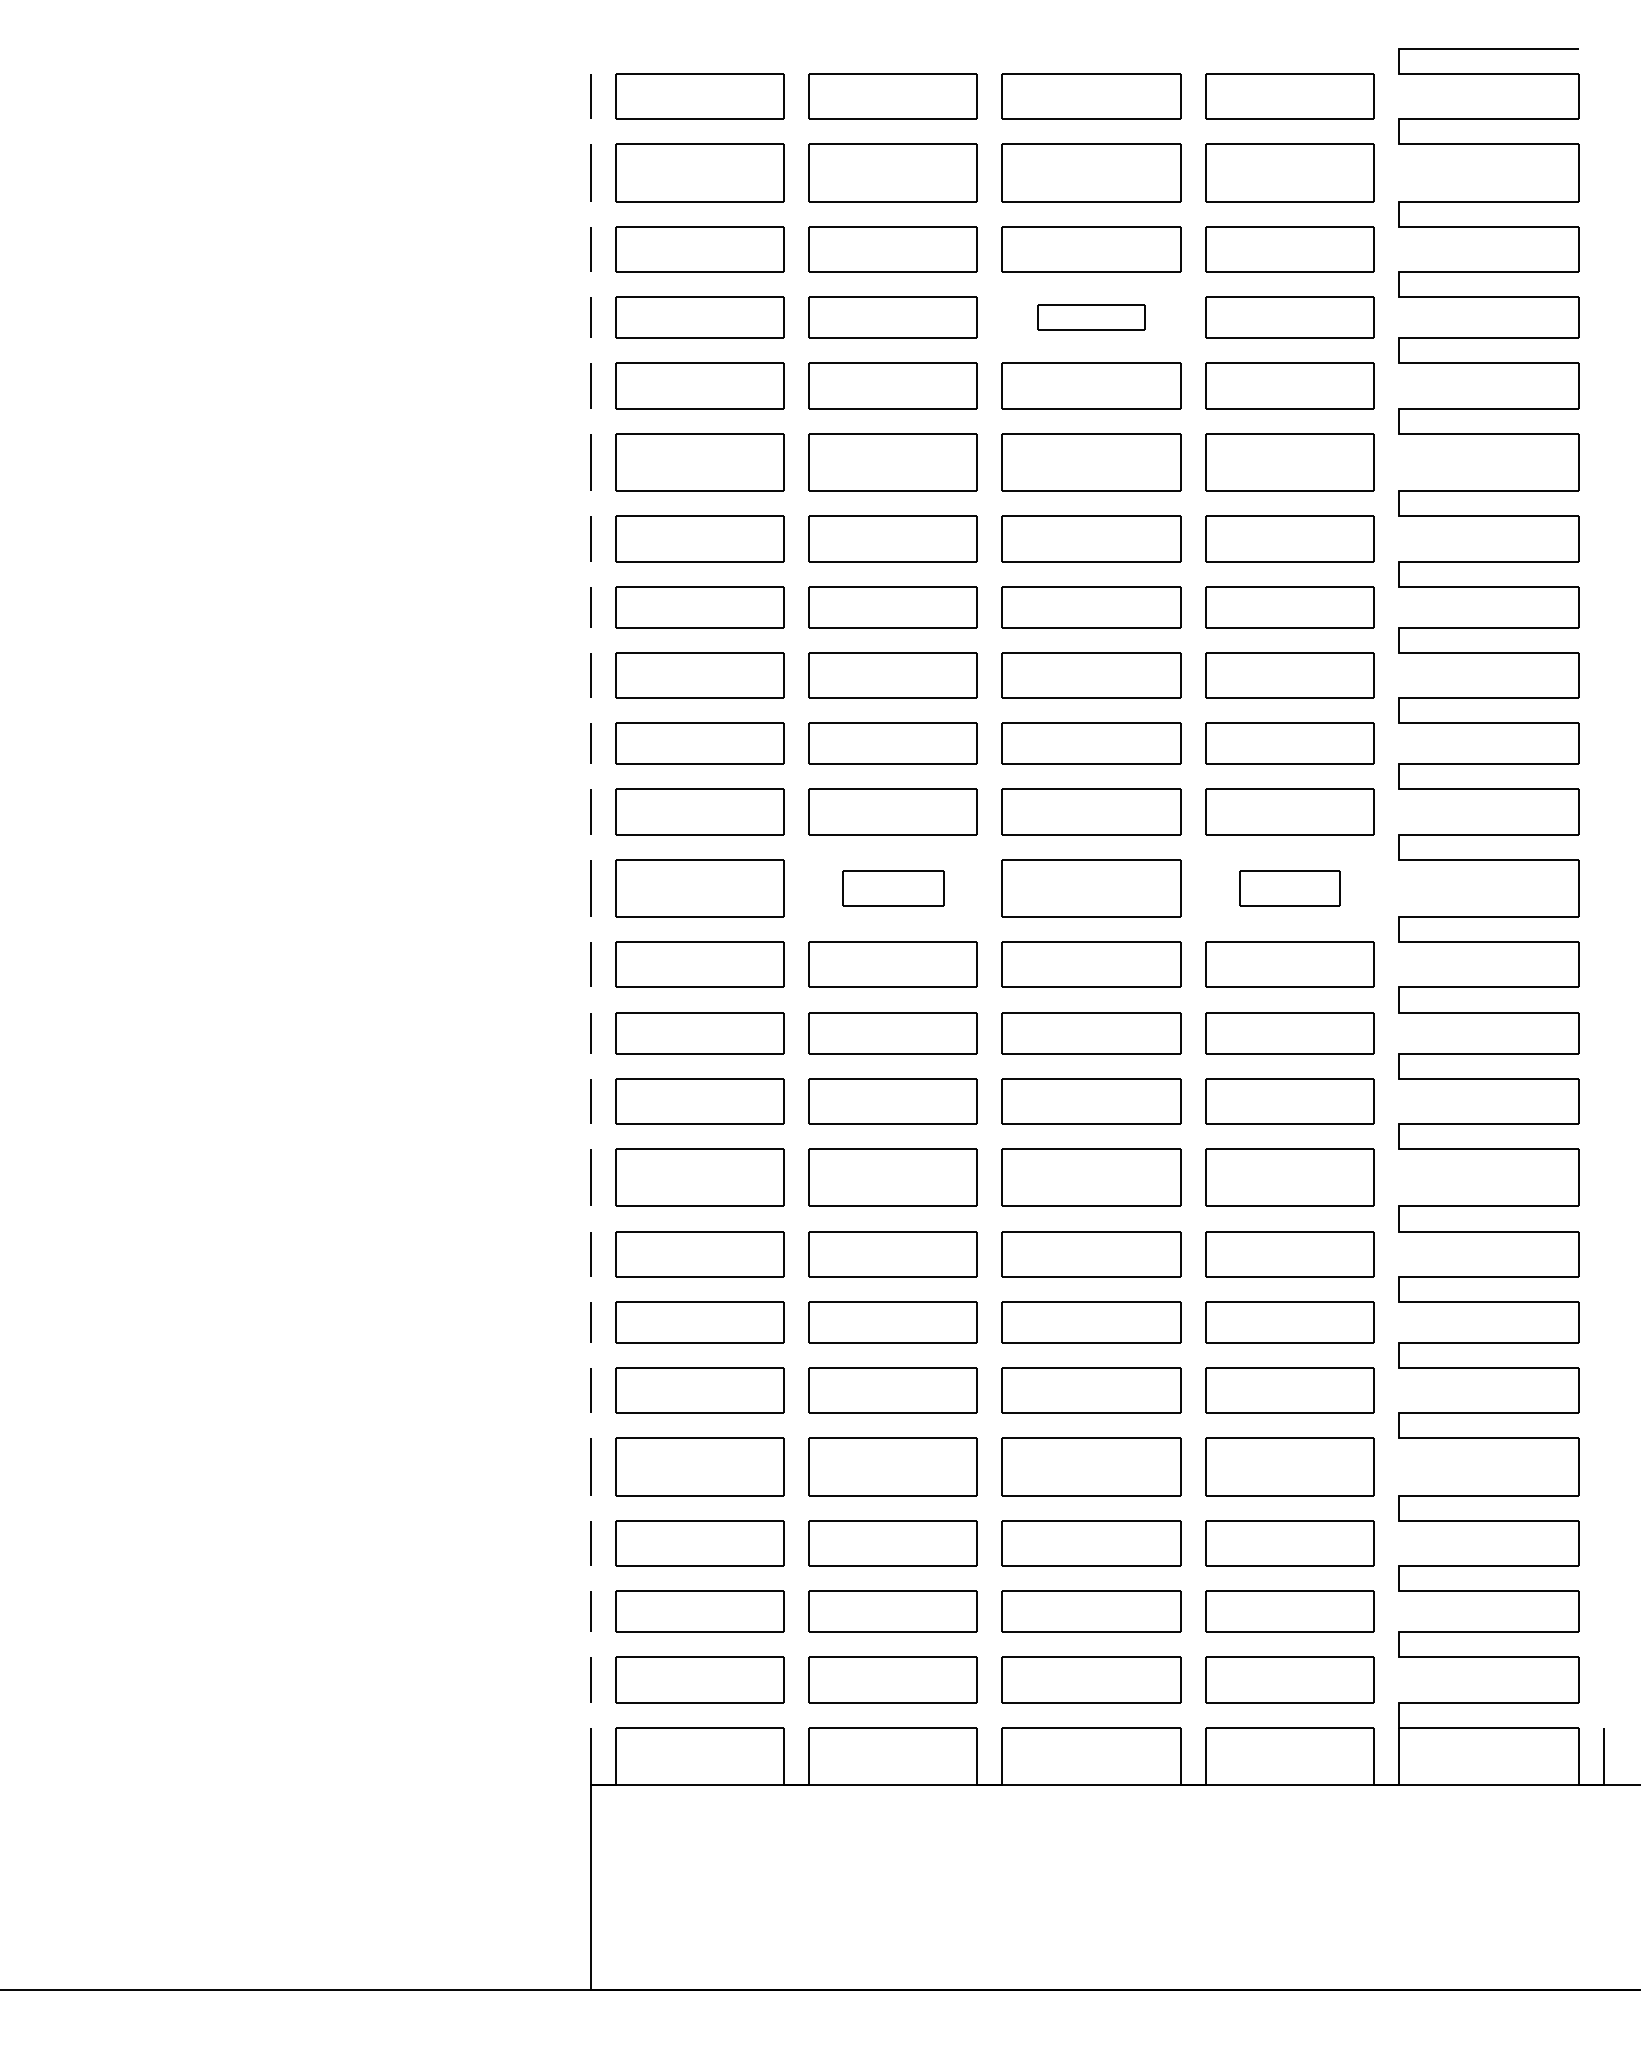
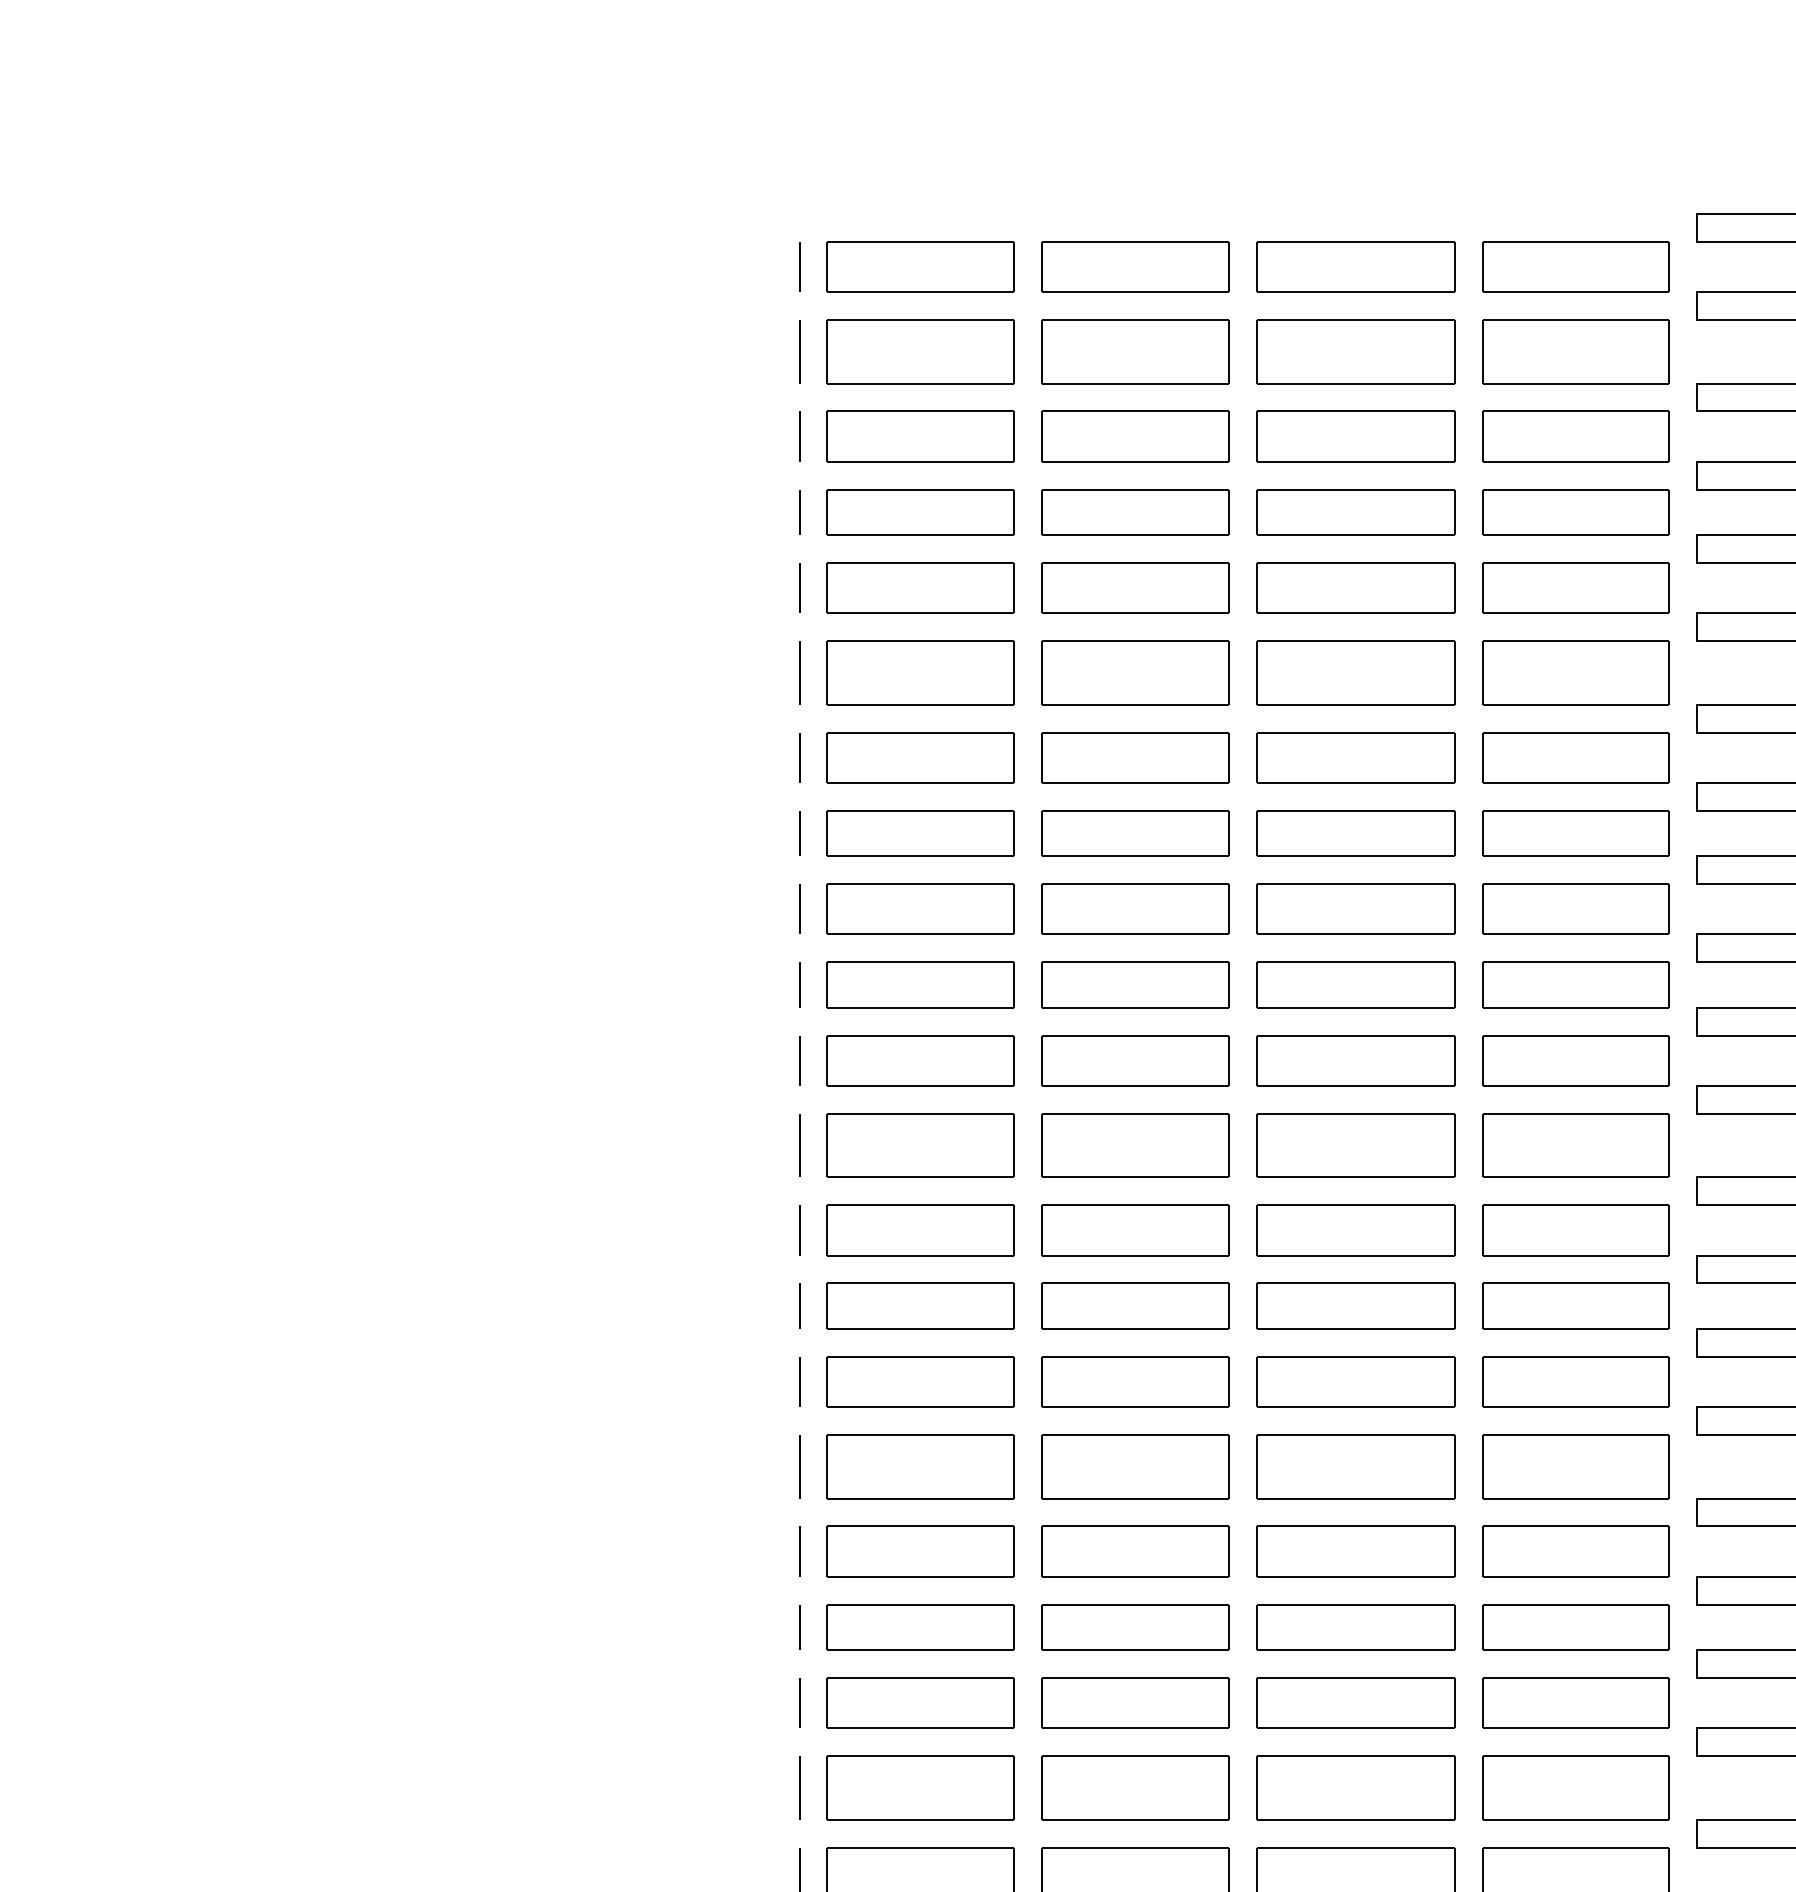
part: (1091, 317) -> (1355, 511), size x1.67
part: (892, 888) -> (1134, 1145), size x1.67
part: (1289, 888) -> (1575, 1145), size x1.67

